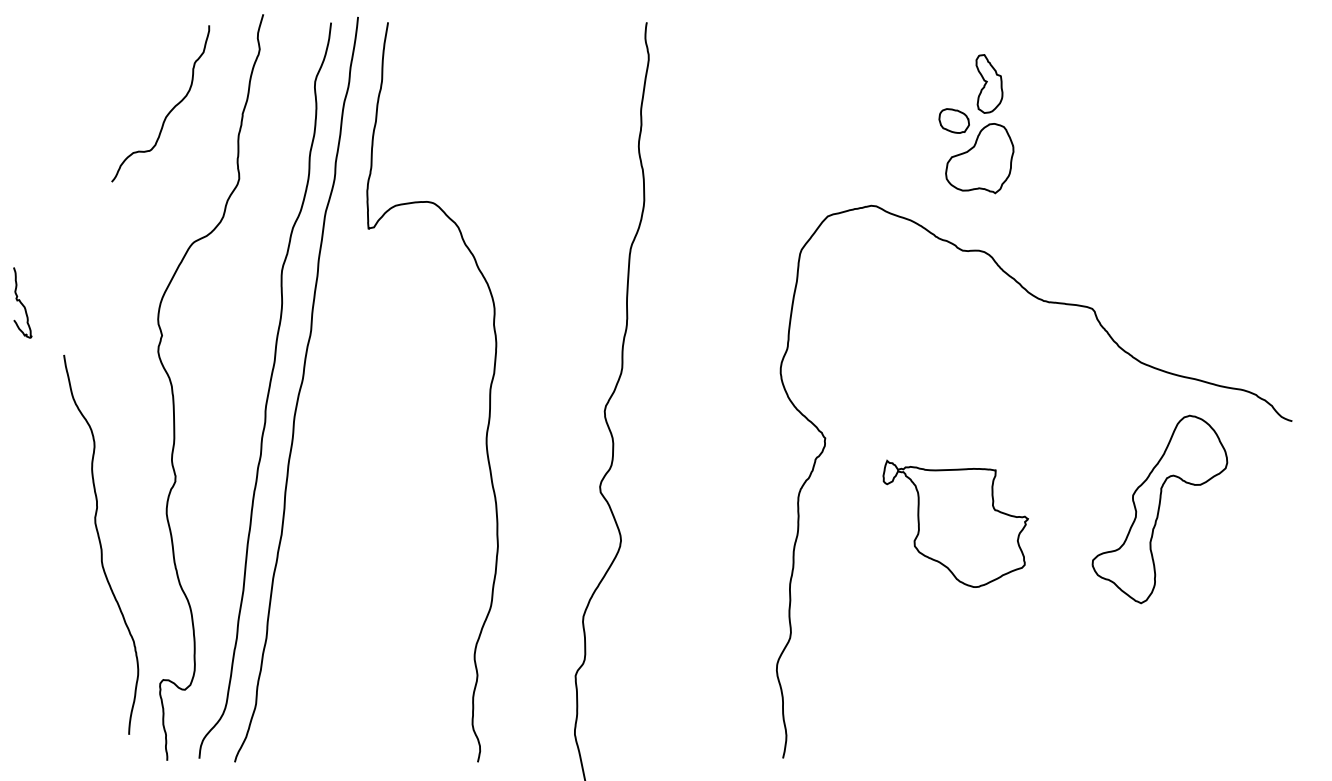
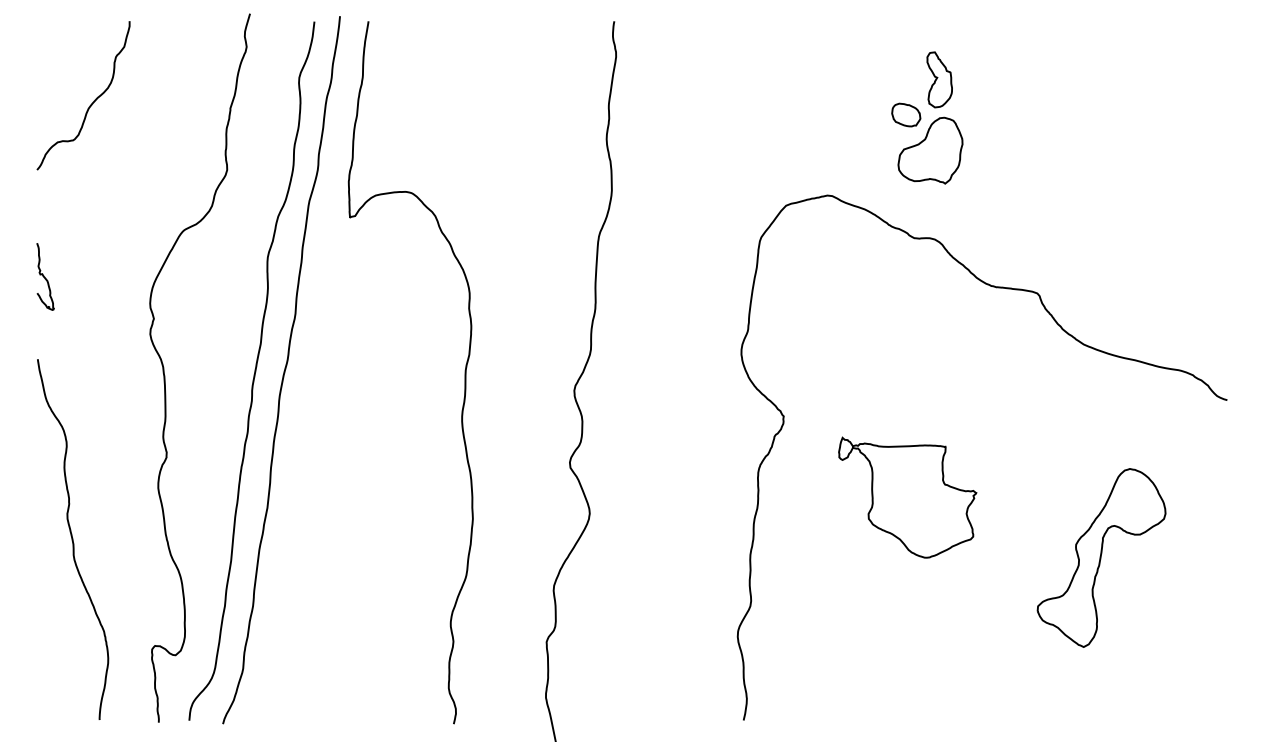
curve: (169, 112) -> (91, 103), moved
curve: (21, 302) -> (44, 276), moved
part: (1159, 508) -> (1101, 557), moved
curve: (101, 544) -> (73, 539), moved

